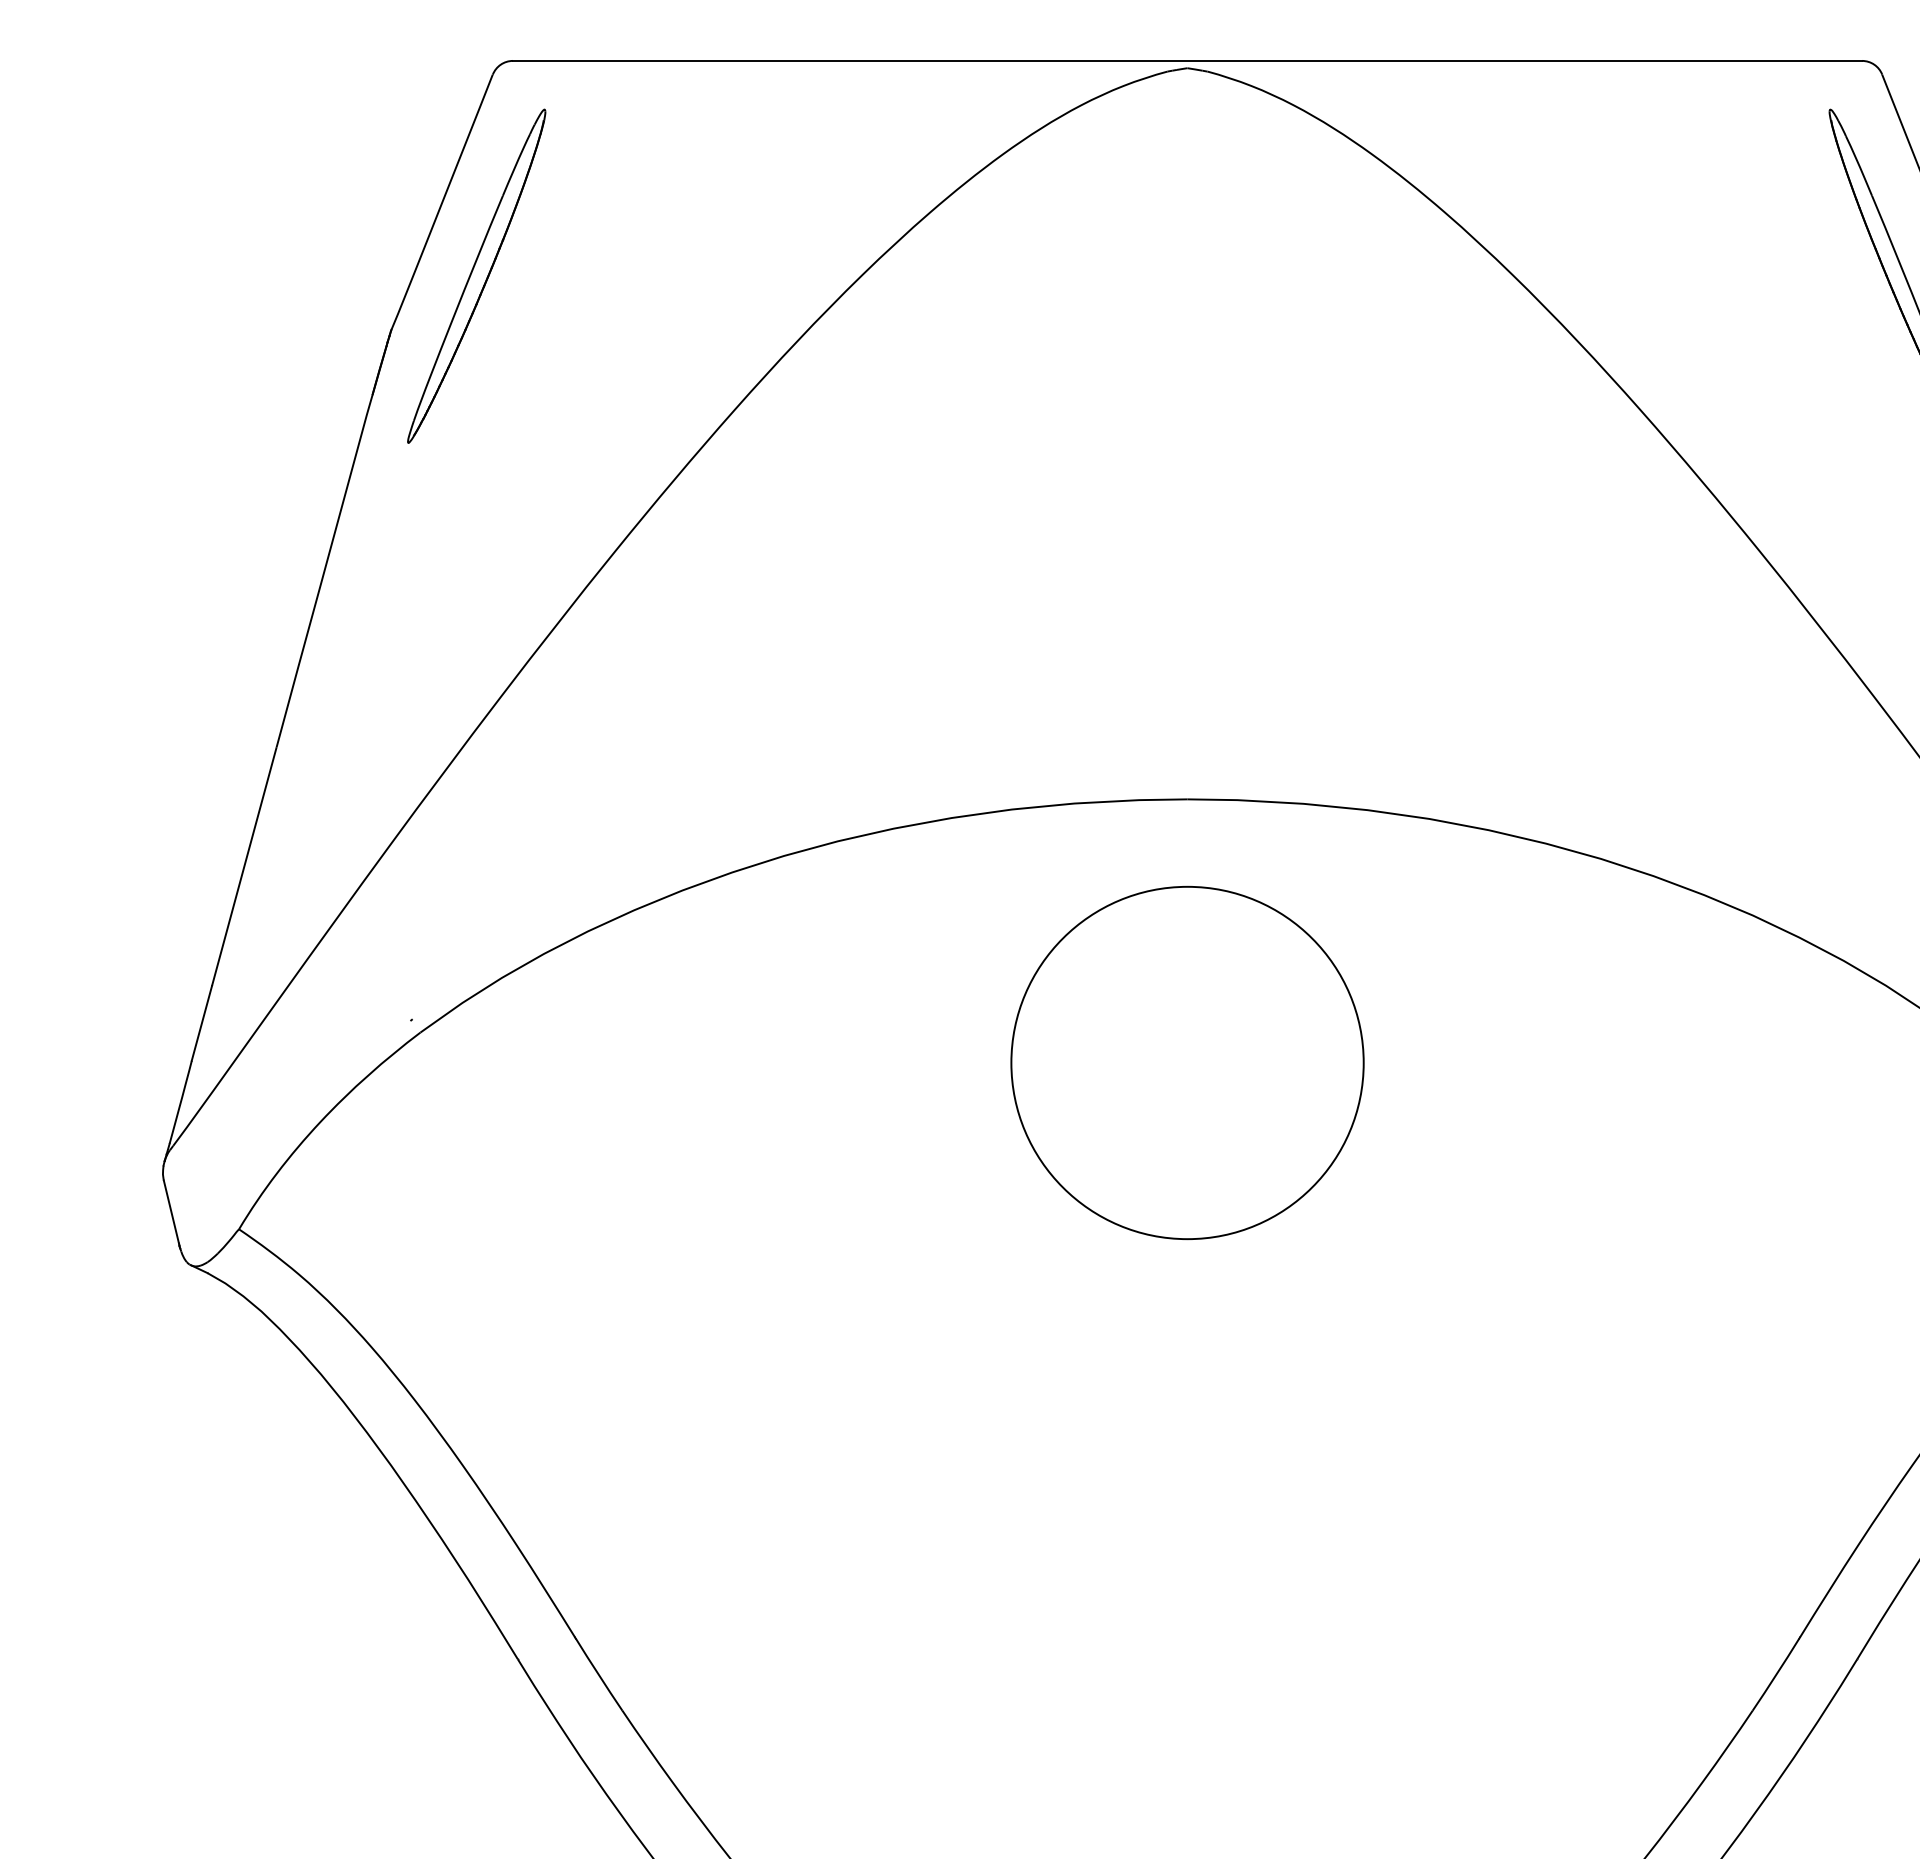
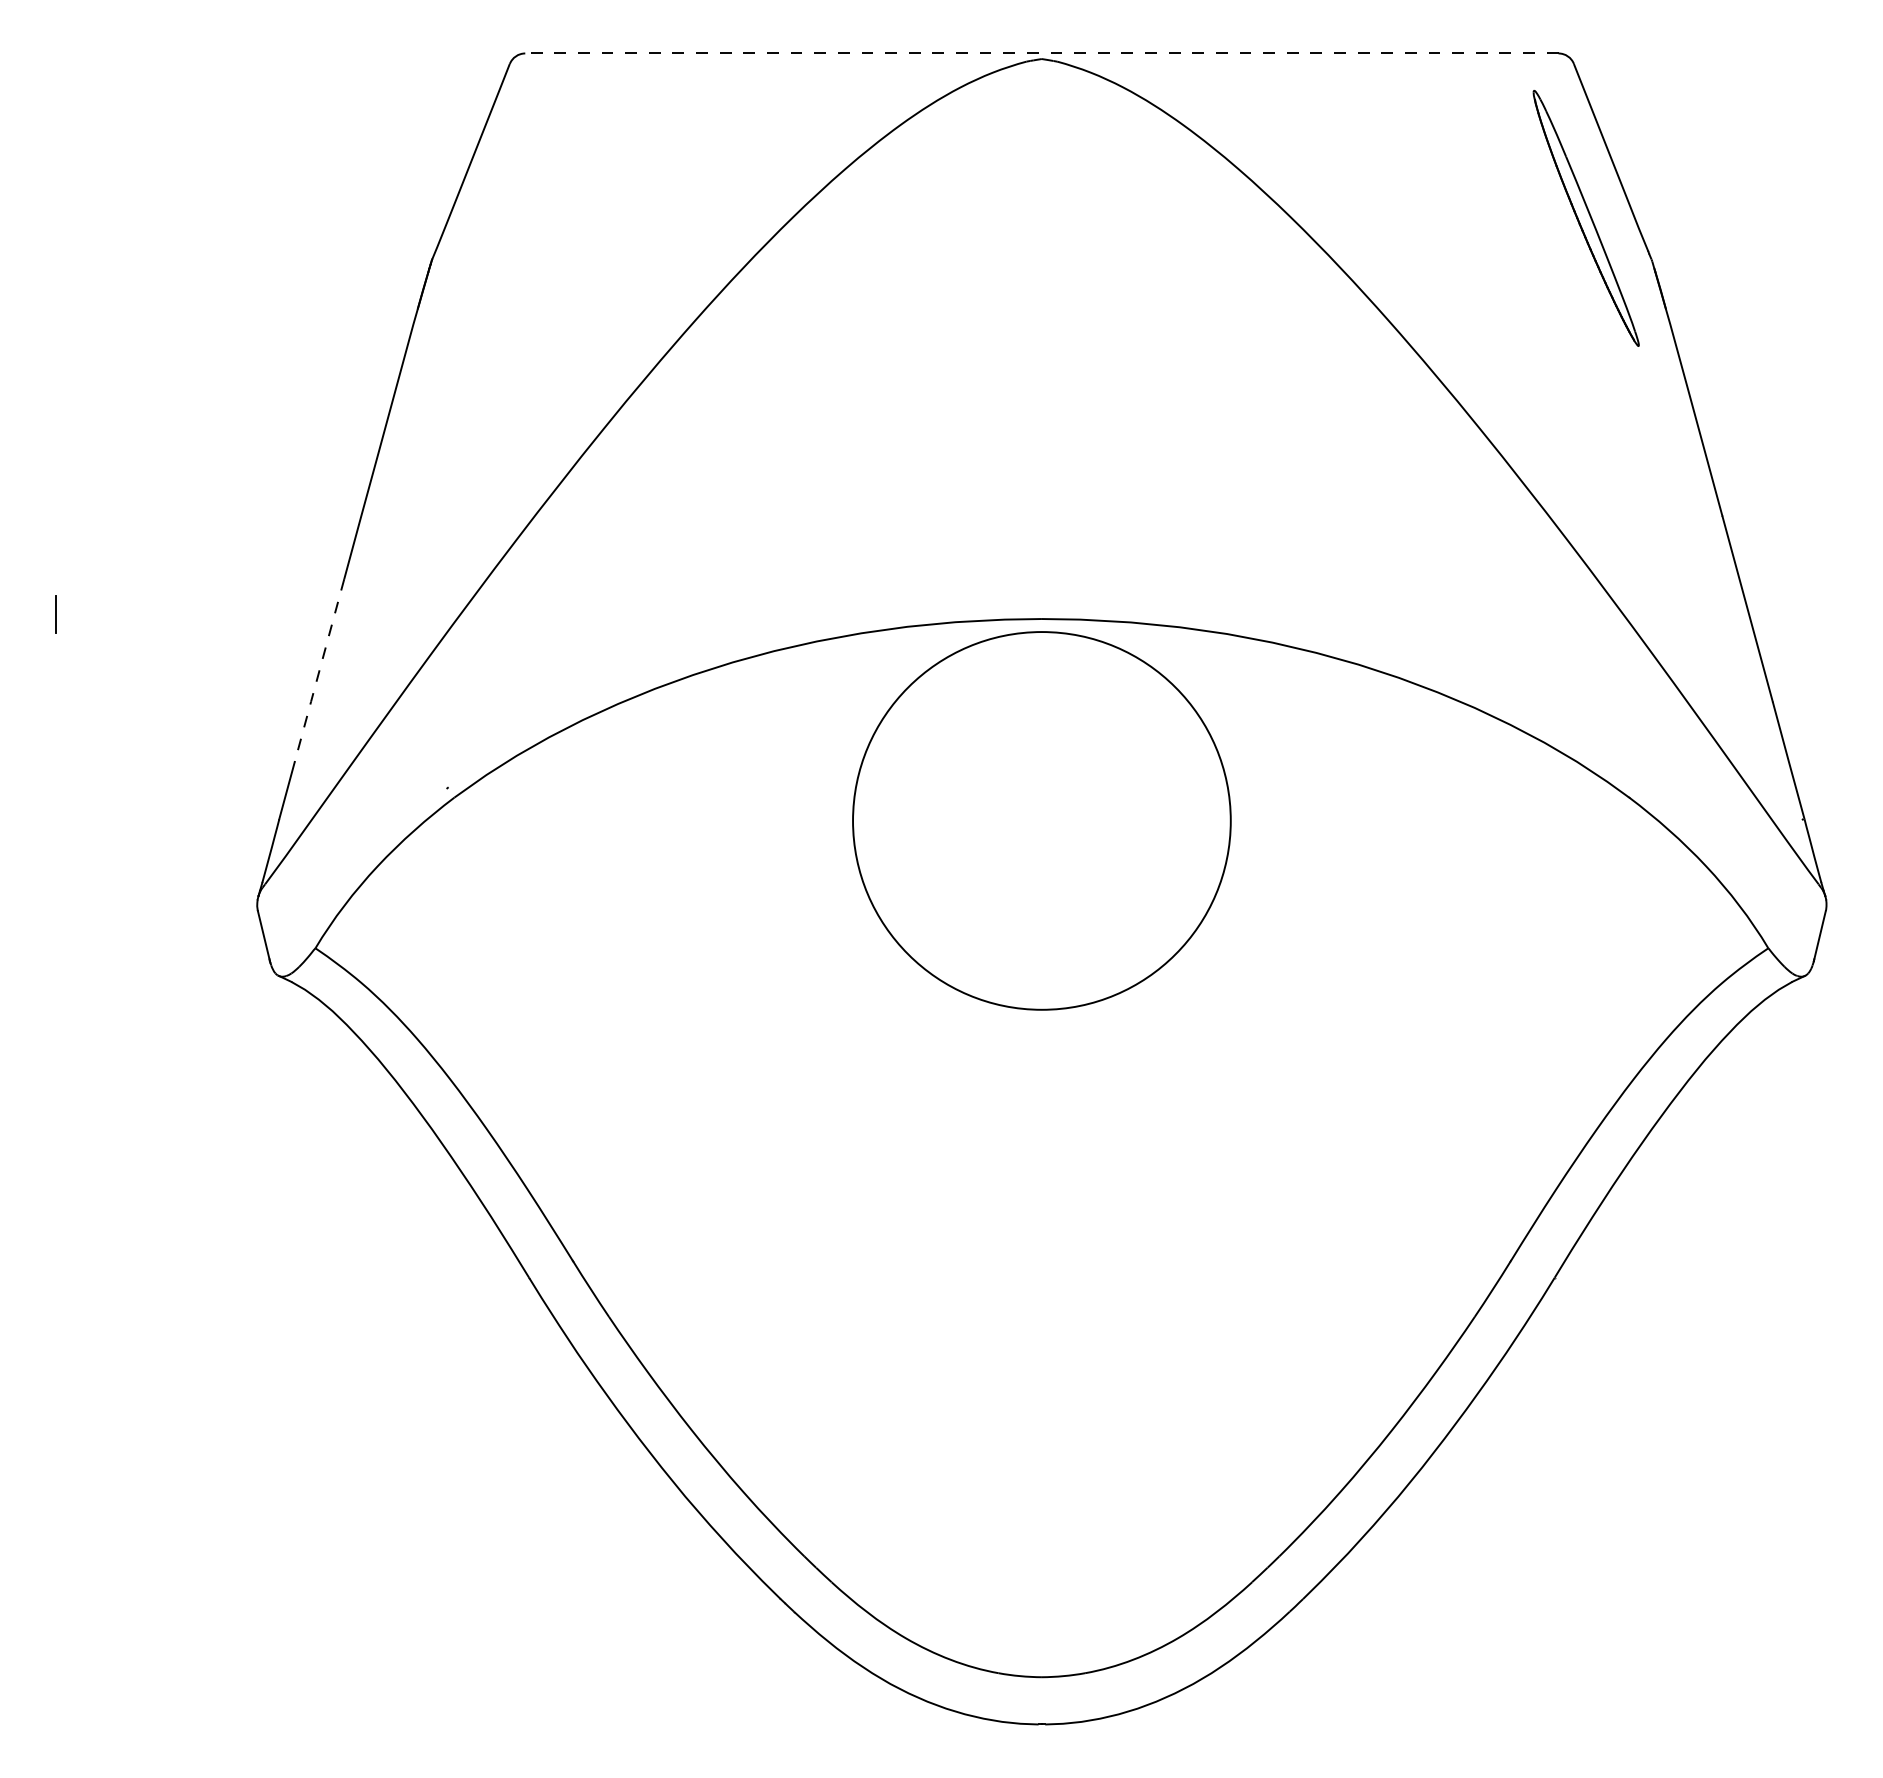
line: (1187, 60) -> (1041, 53), solid -> dashed
part: (476, 275) -> (497, 217), removed
line: (244, 867) -> (319, 671), solid -> dashed
circle: (1187, 1062) -> (1041, 820), size x1.4

